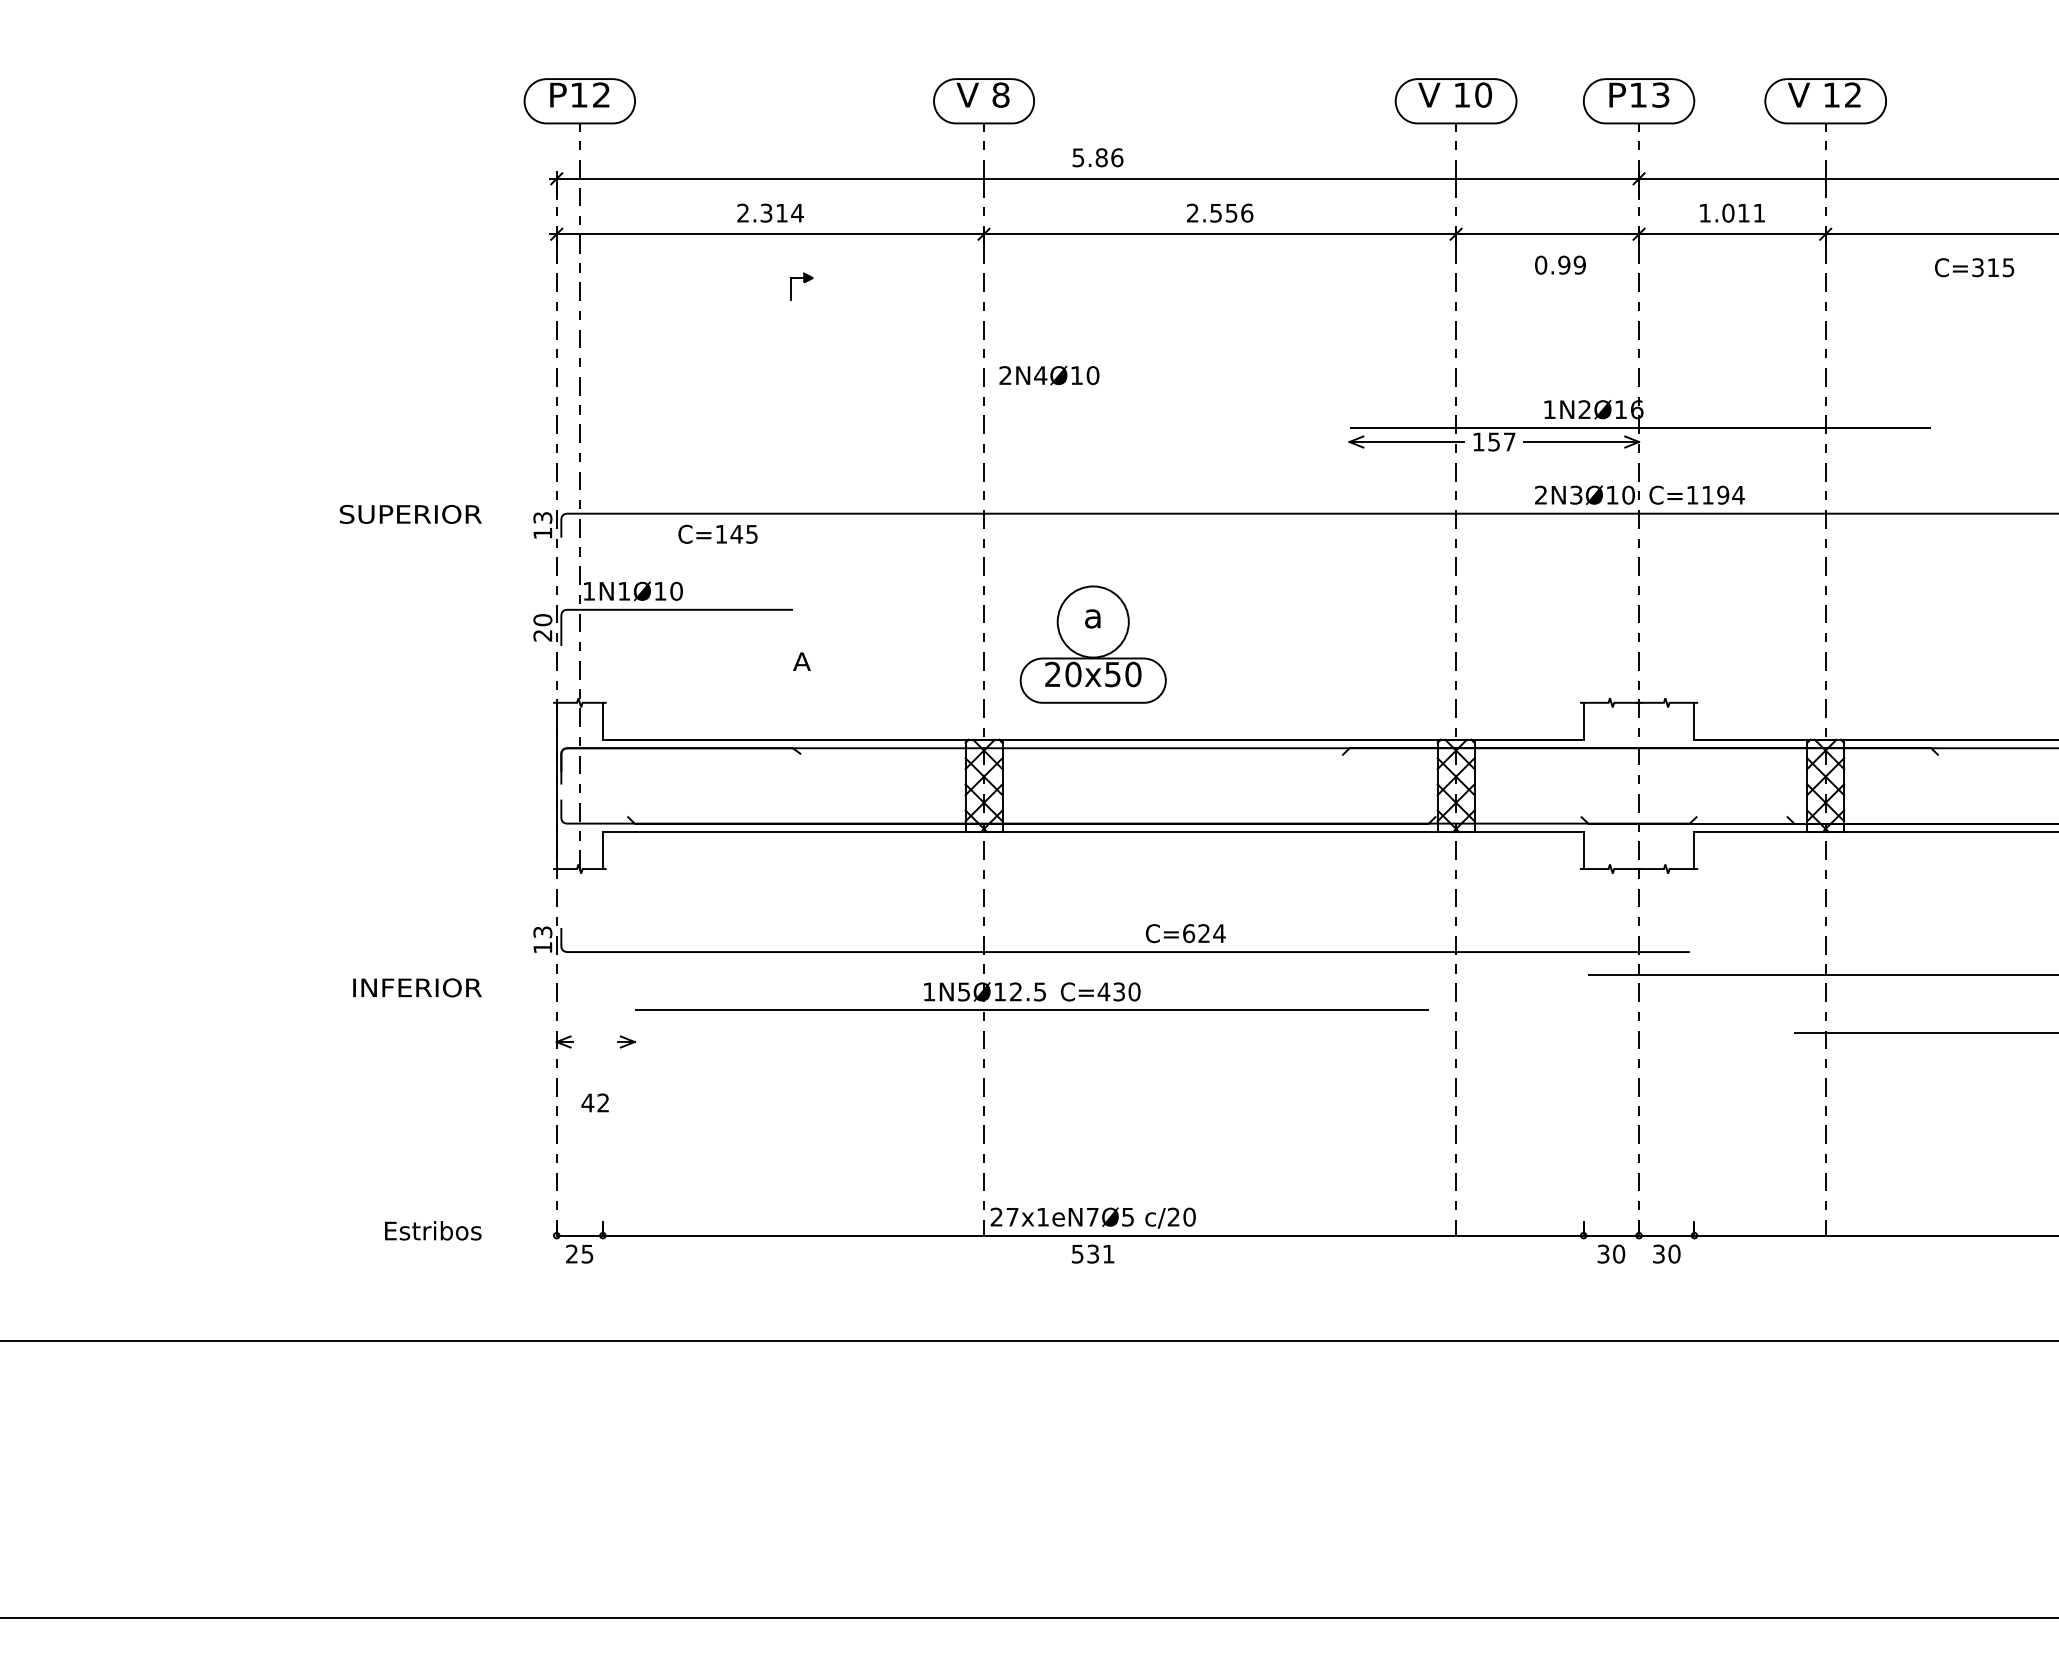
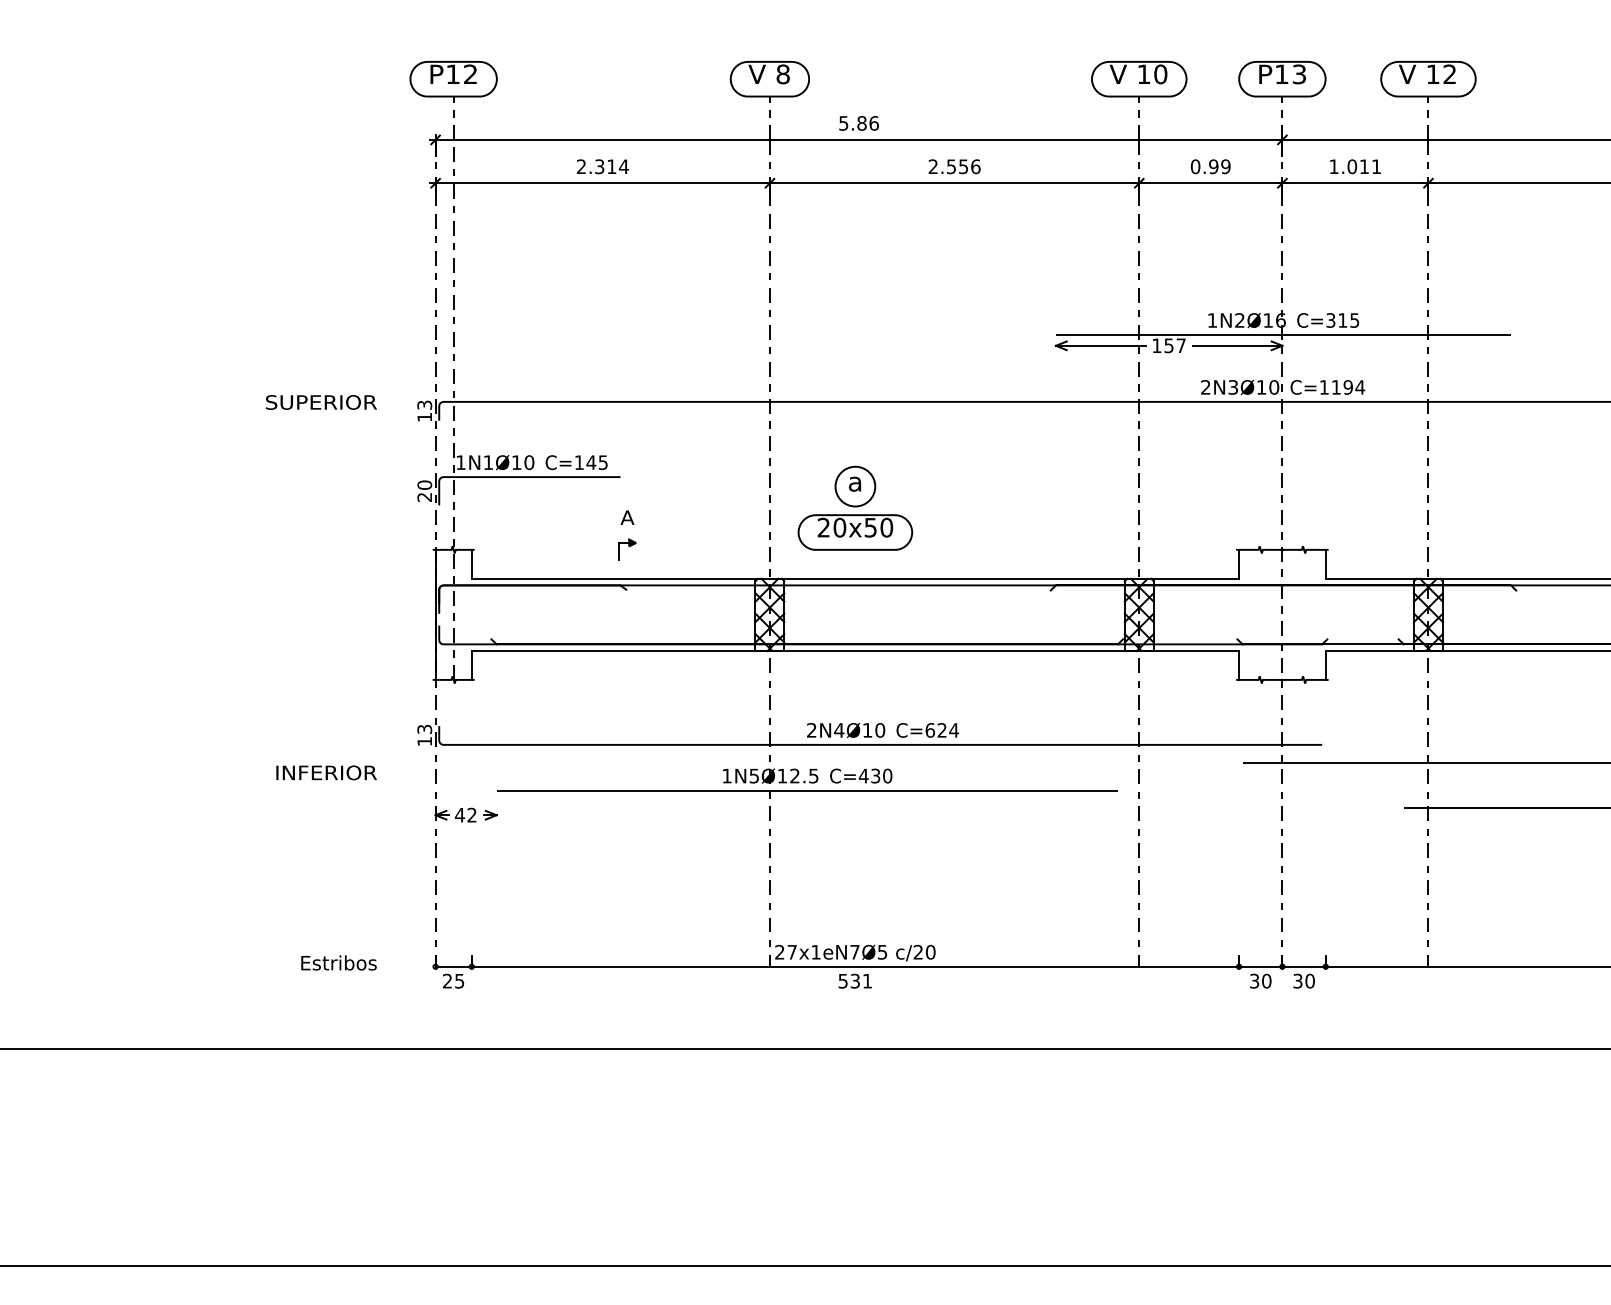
text: (1560, 264) -> (1210, 166), moved
text: (1974, 267) -> (1328, 320), moved
part: (801, 286) -> (627, 549), moved
text: (1049, 375) -> (846, 730), moved
text: (717, 533) -> (576, 461), moved
circle: (1092, 621) -> (854, 486), size x0.71
text: (594, 1102) -> (465, 814), moved

